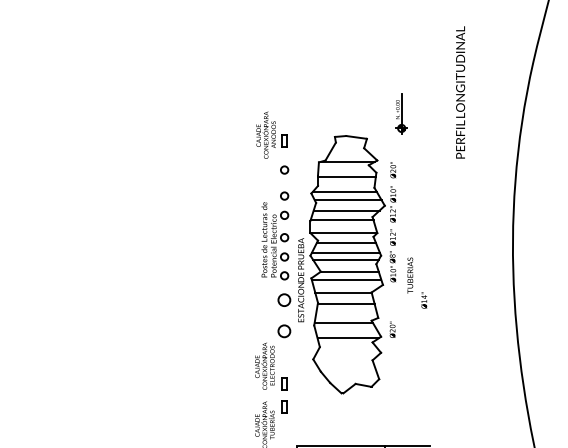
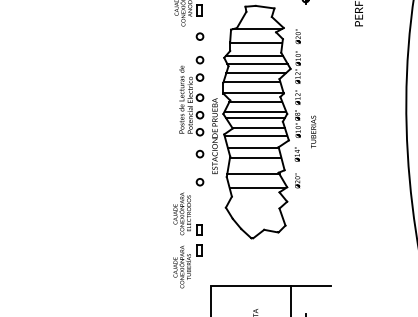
circle: (284, 299) -> (199, 153), size x0.62
text: (424, 300) -> (297, 154), moved
circle: (284, 330) -> (199, 181), size x0.62

